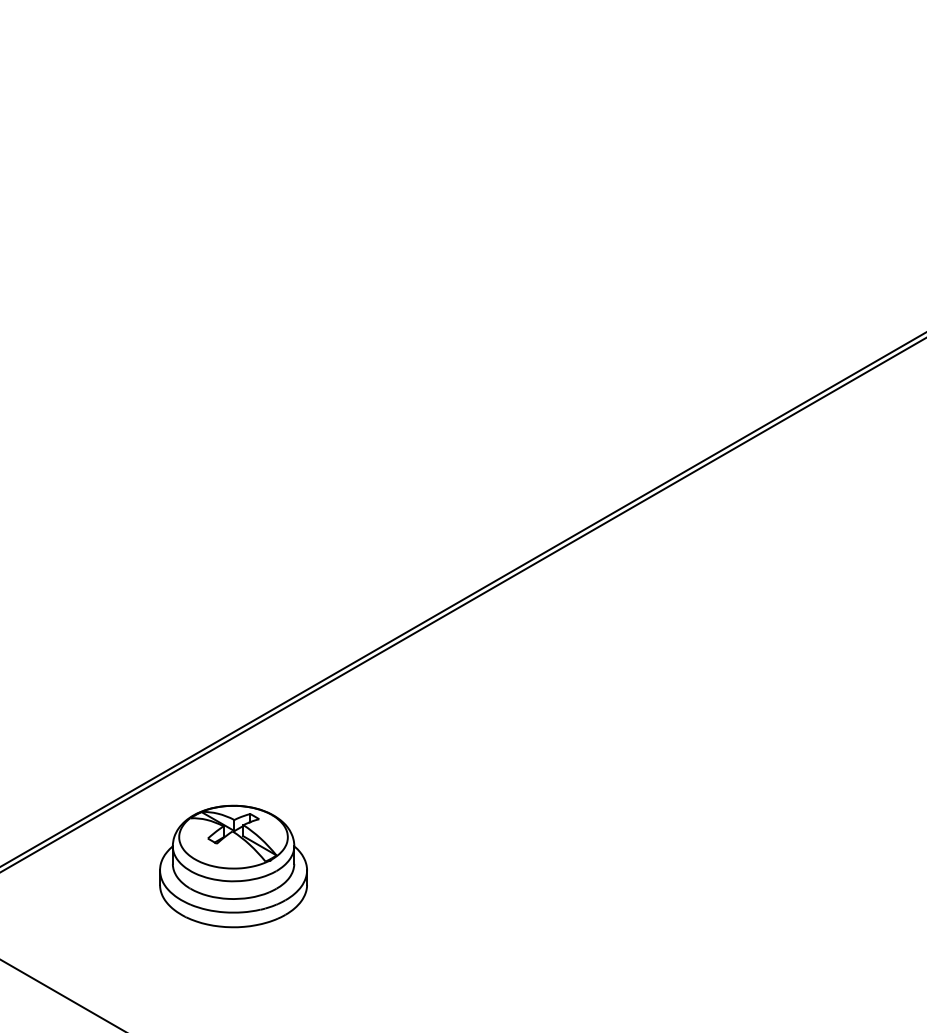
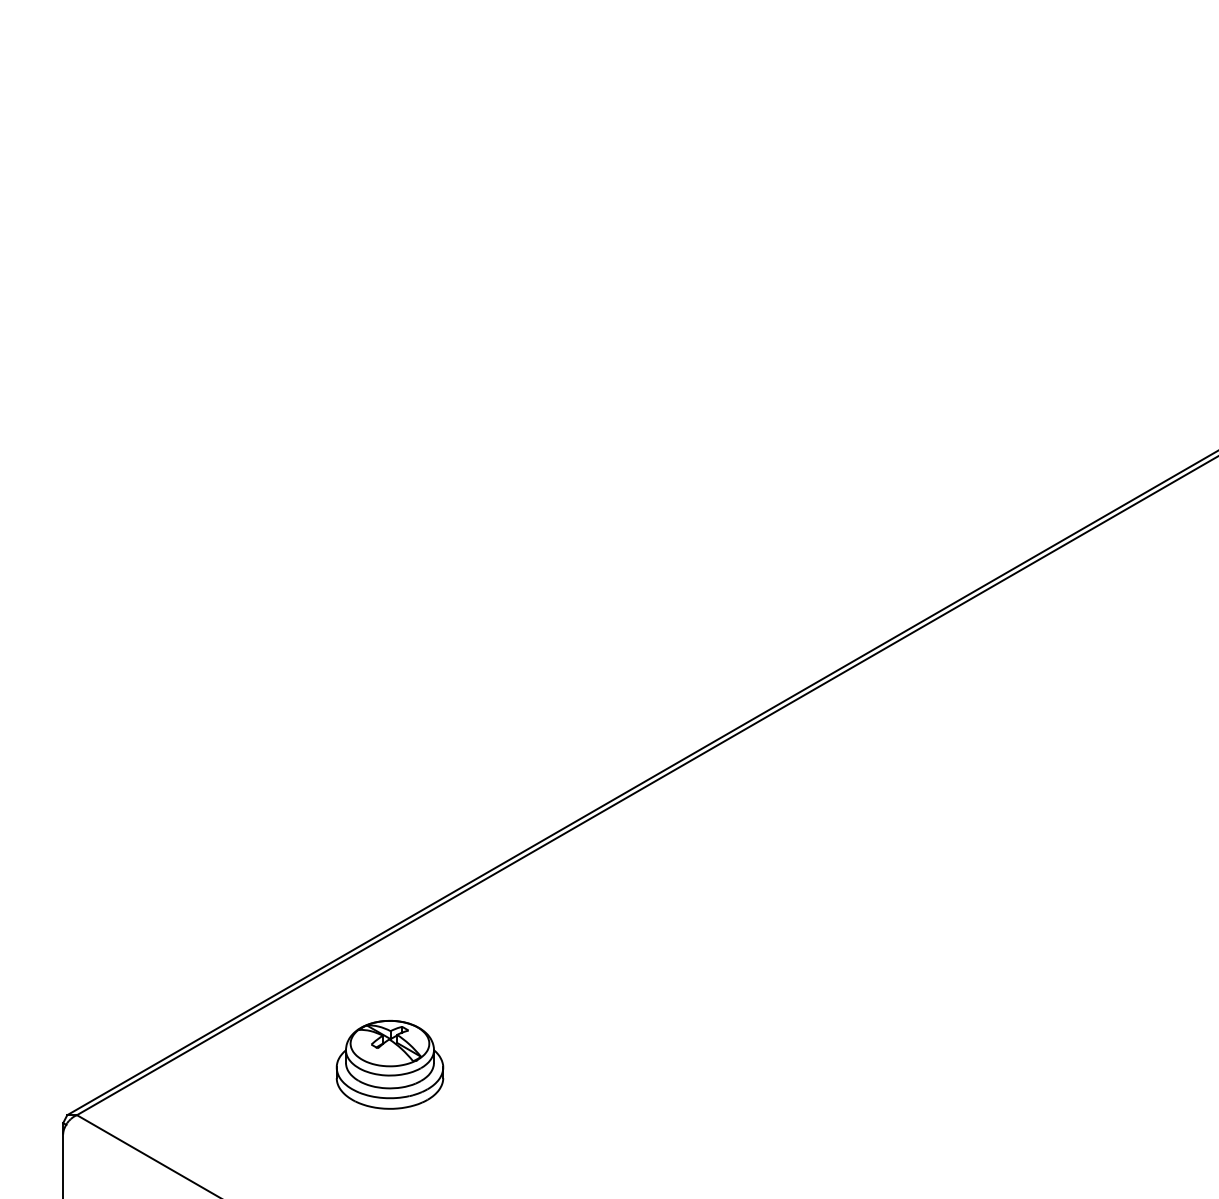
part: (233, 866) -> (389, 1064), size x0.71

